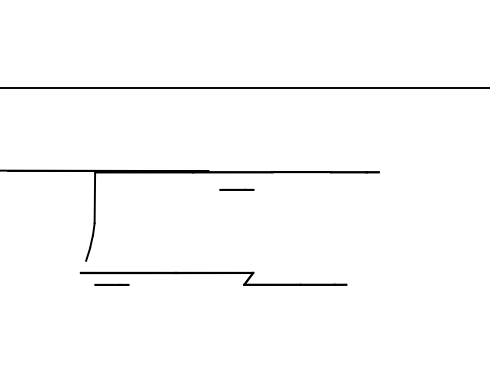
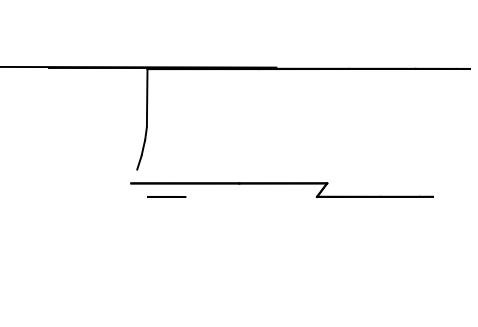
line: (236, 189) -> (308, 88), removed

